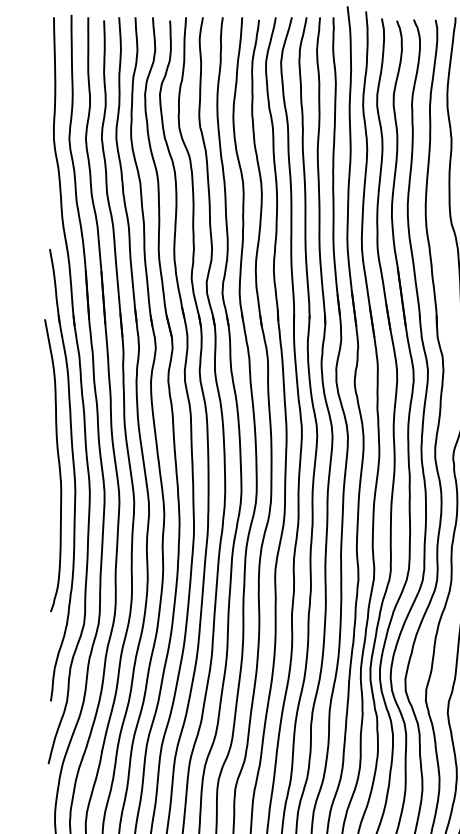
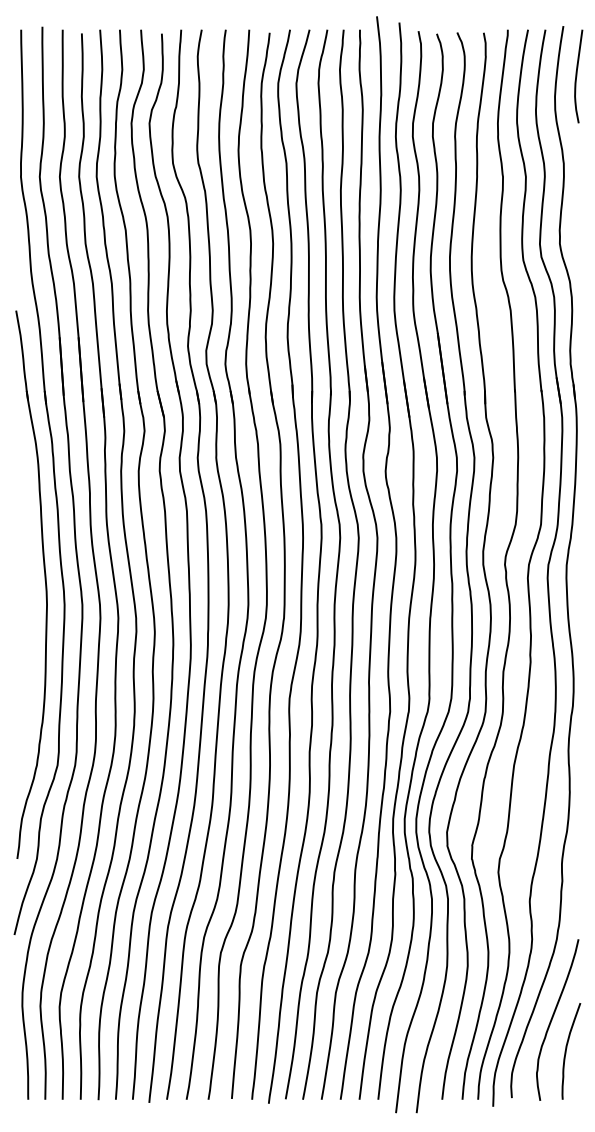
curve: (58, 465) -> (26, 572), removed

